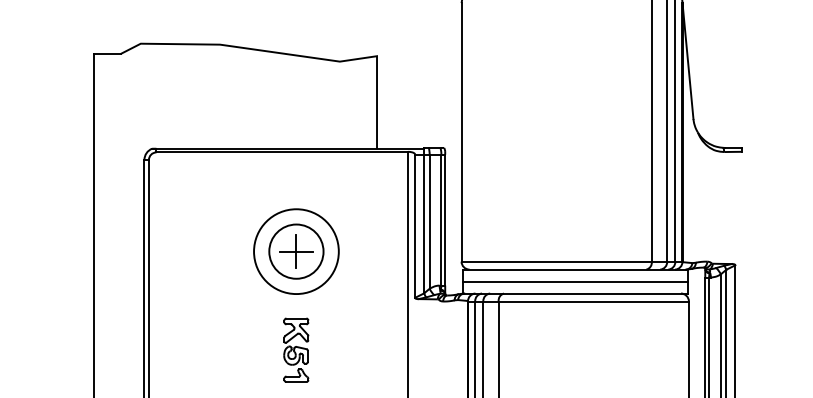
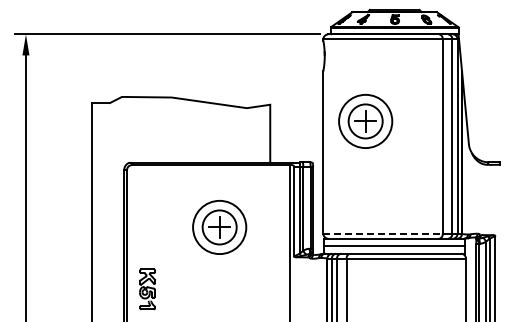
part: (528, 82) -> (365, 121), added
line: (557, 261) -> (383, 233), solid -> dashed
part: (296, 350) -> (147, 289), moved

